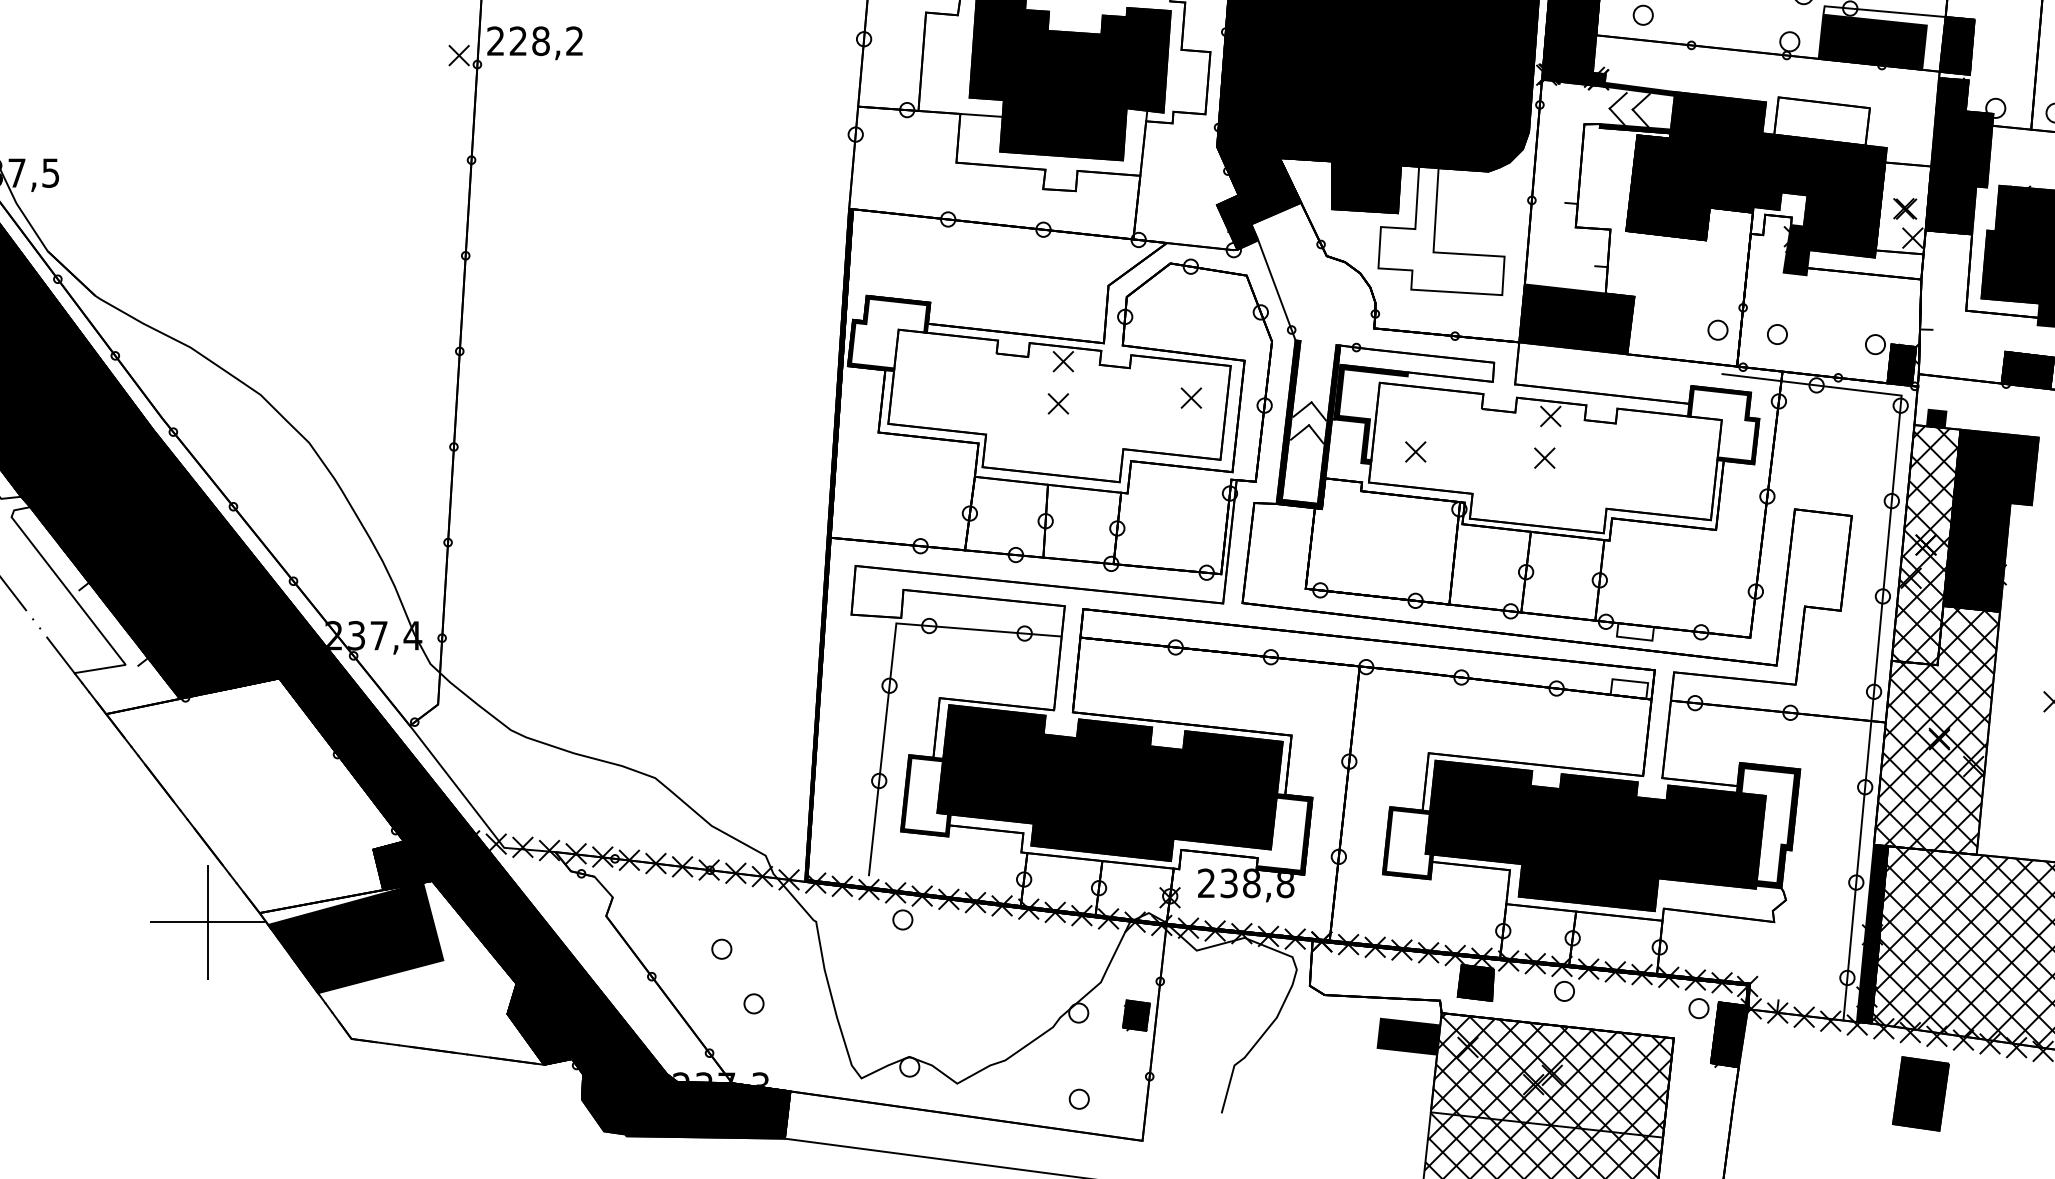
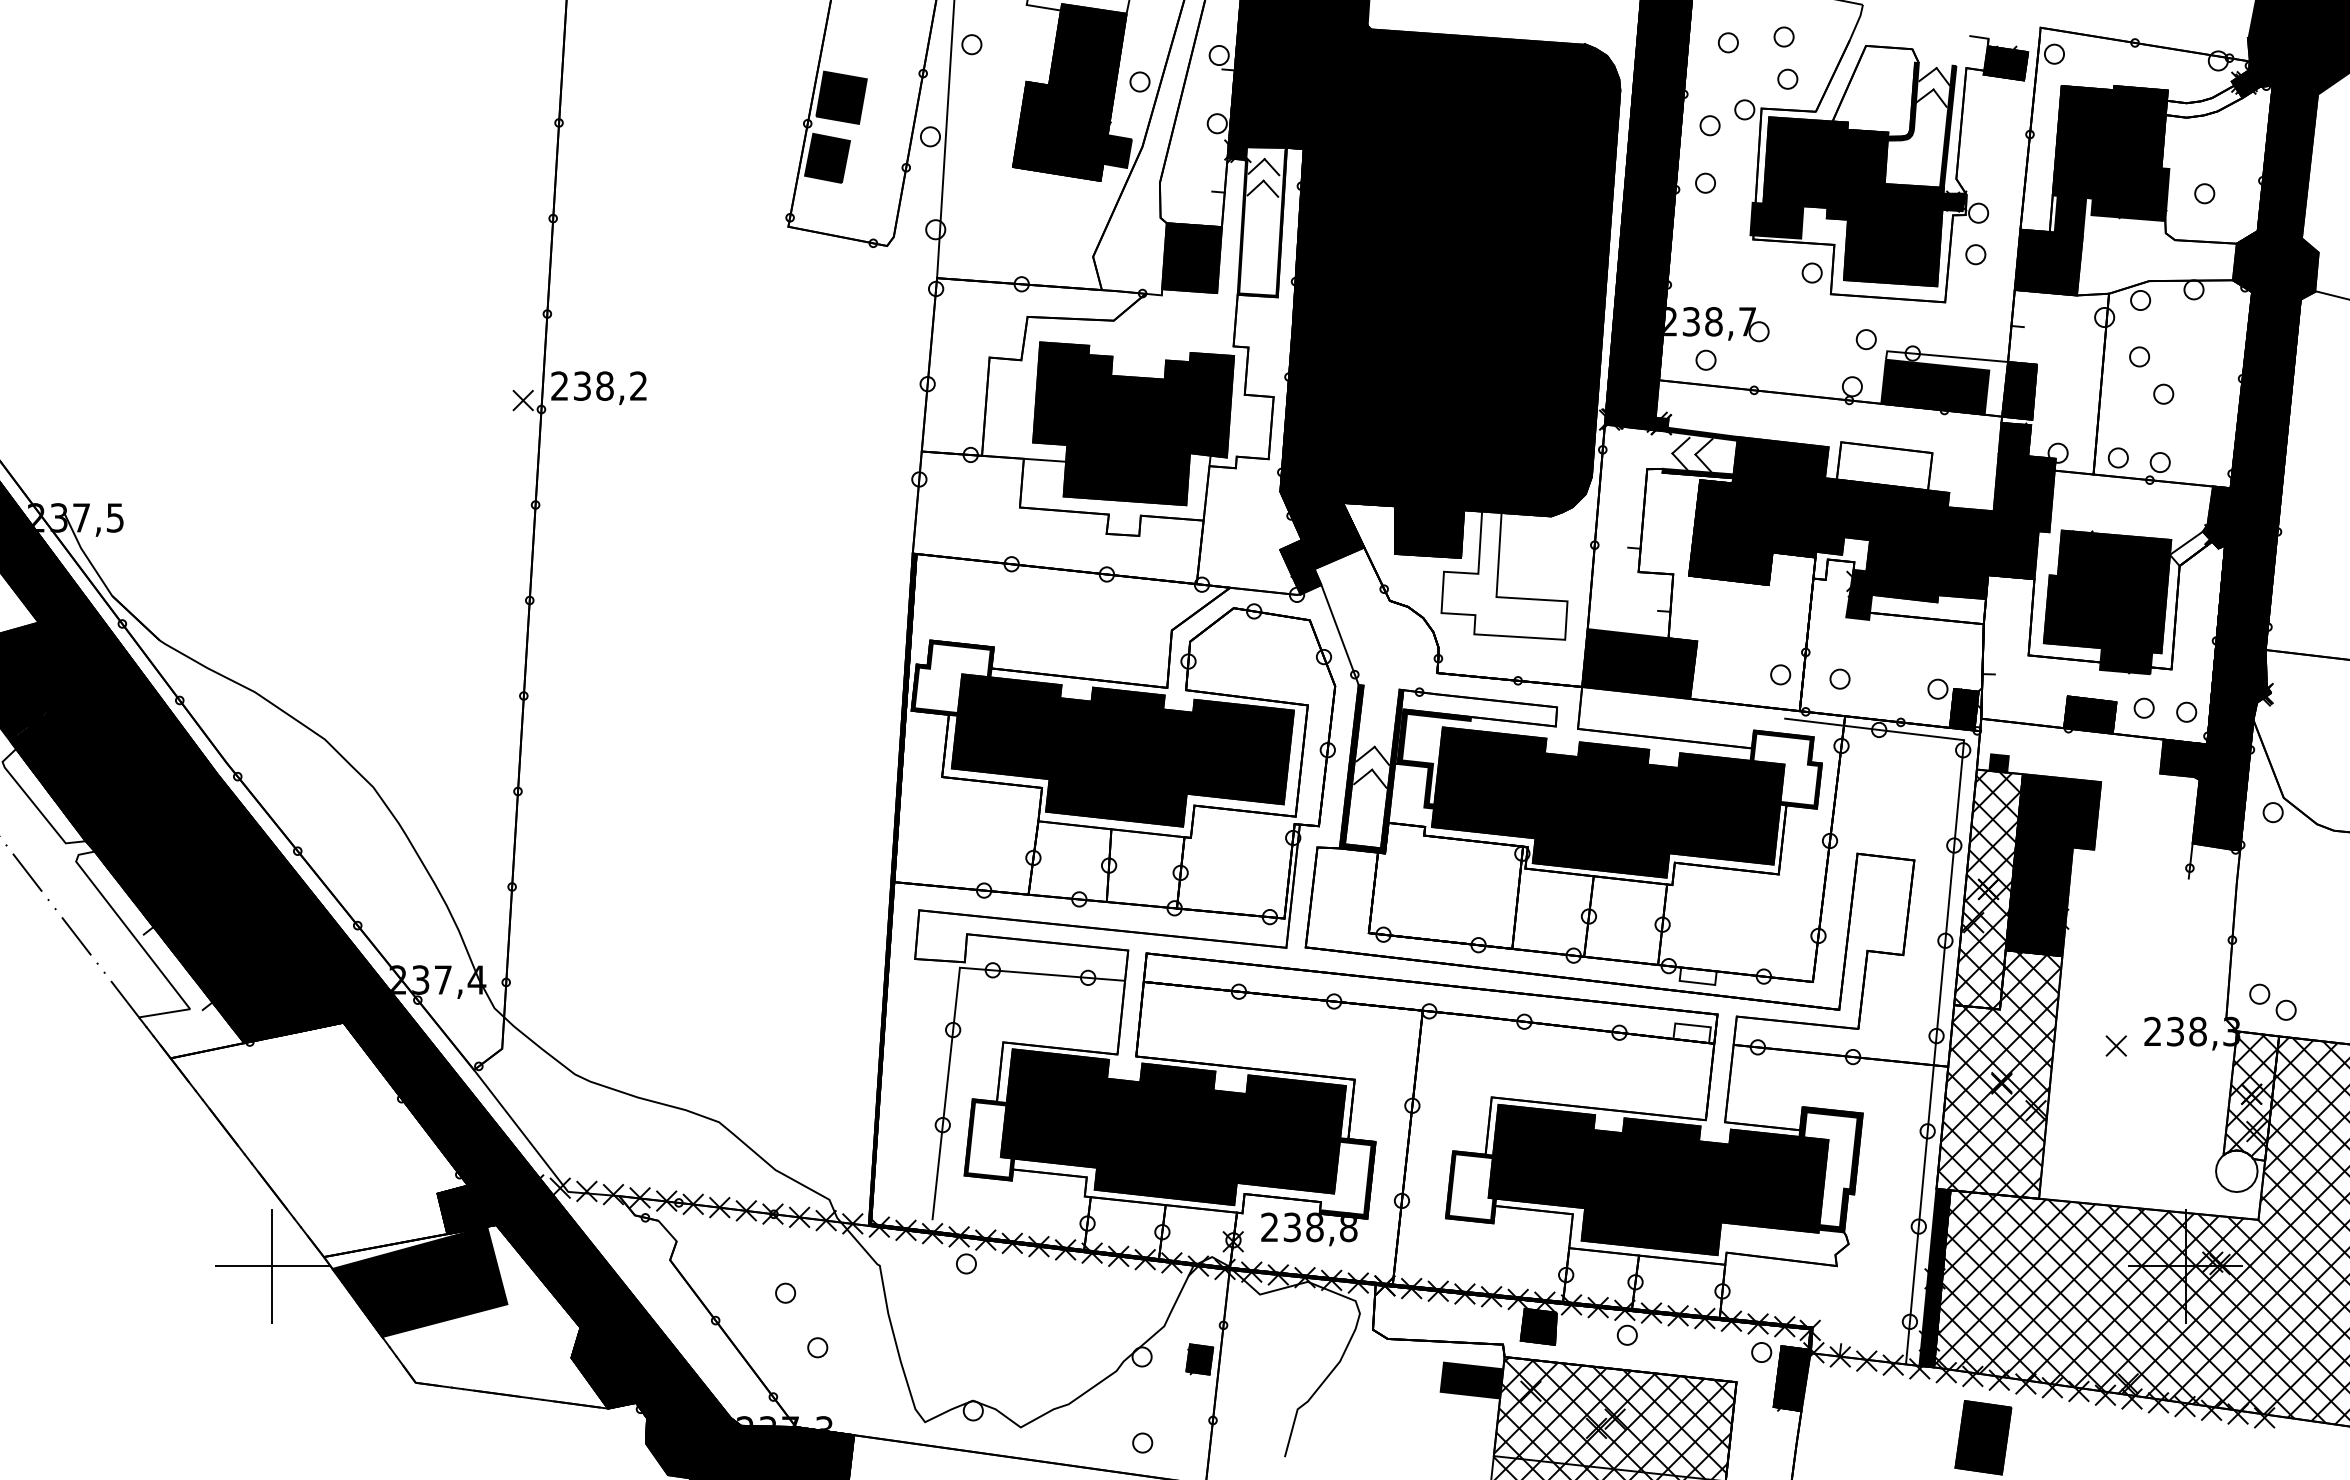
text: (517, 40) -> (581, 385), 228,2 -> 238,2
fill: (1903, 208) -> (1965, 553), added
fill: (1059, 405) -> (1122, 750), added
fill: (1545, 458) -> (1608, 802), added

